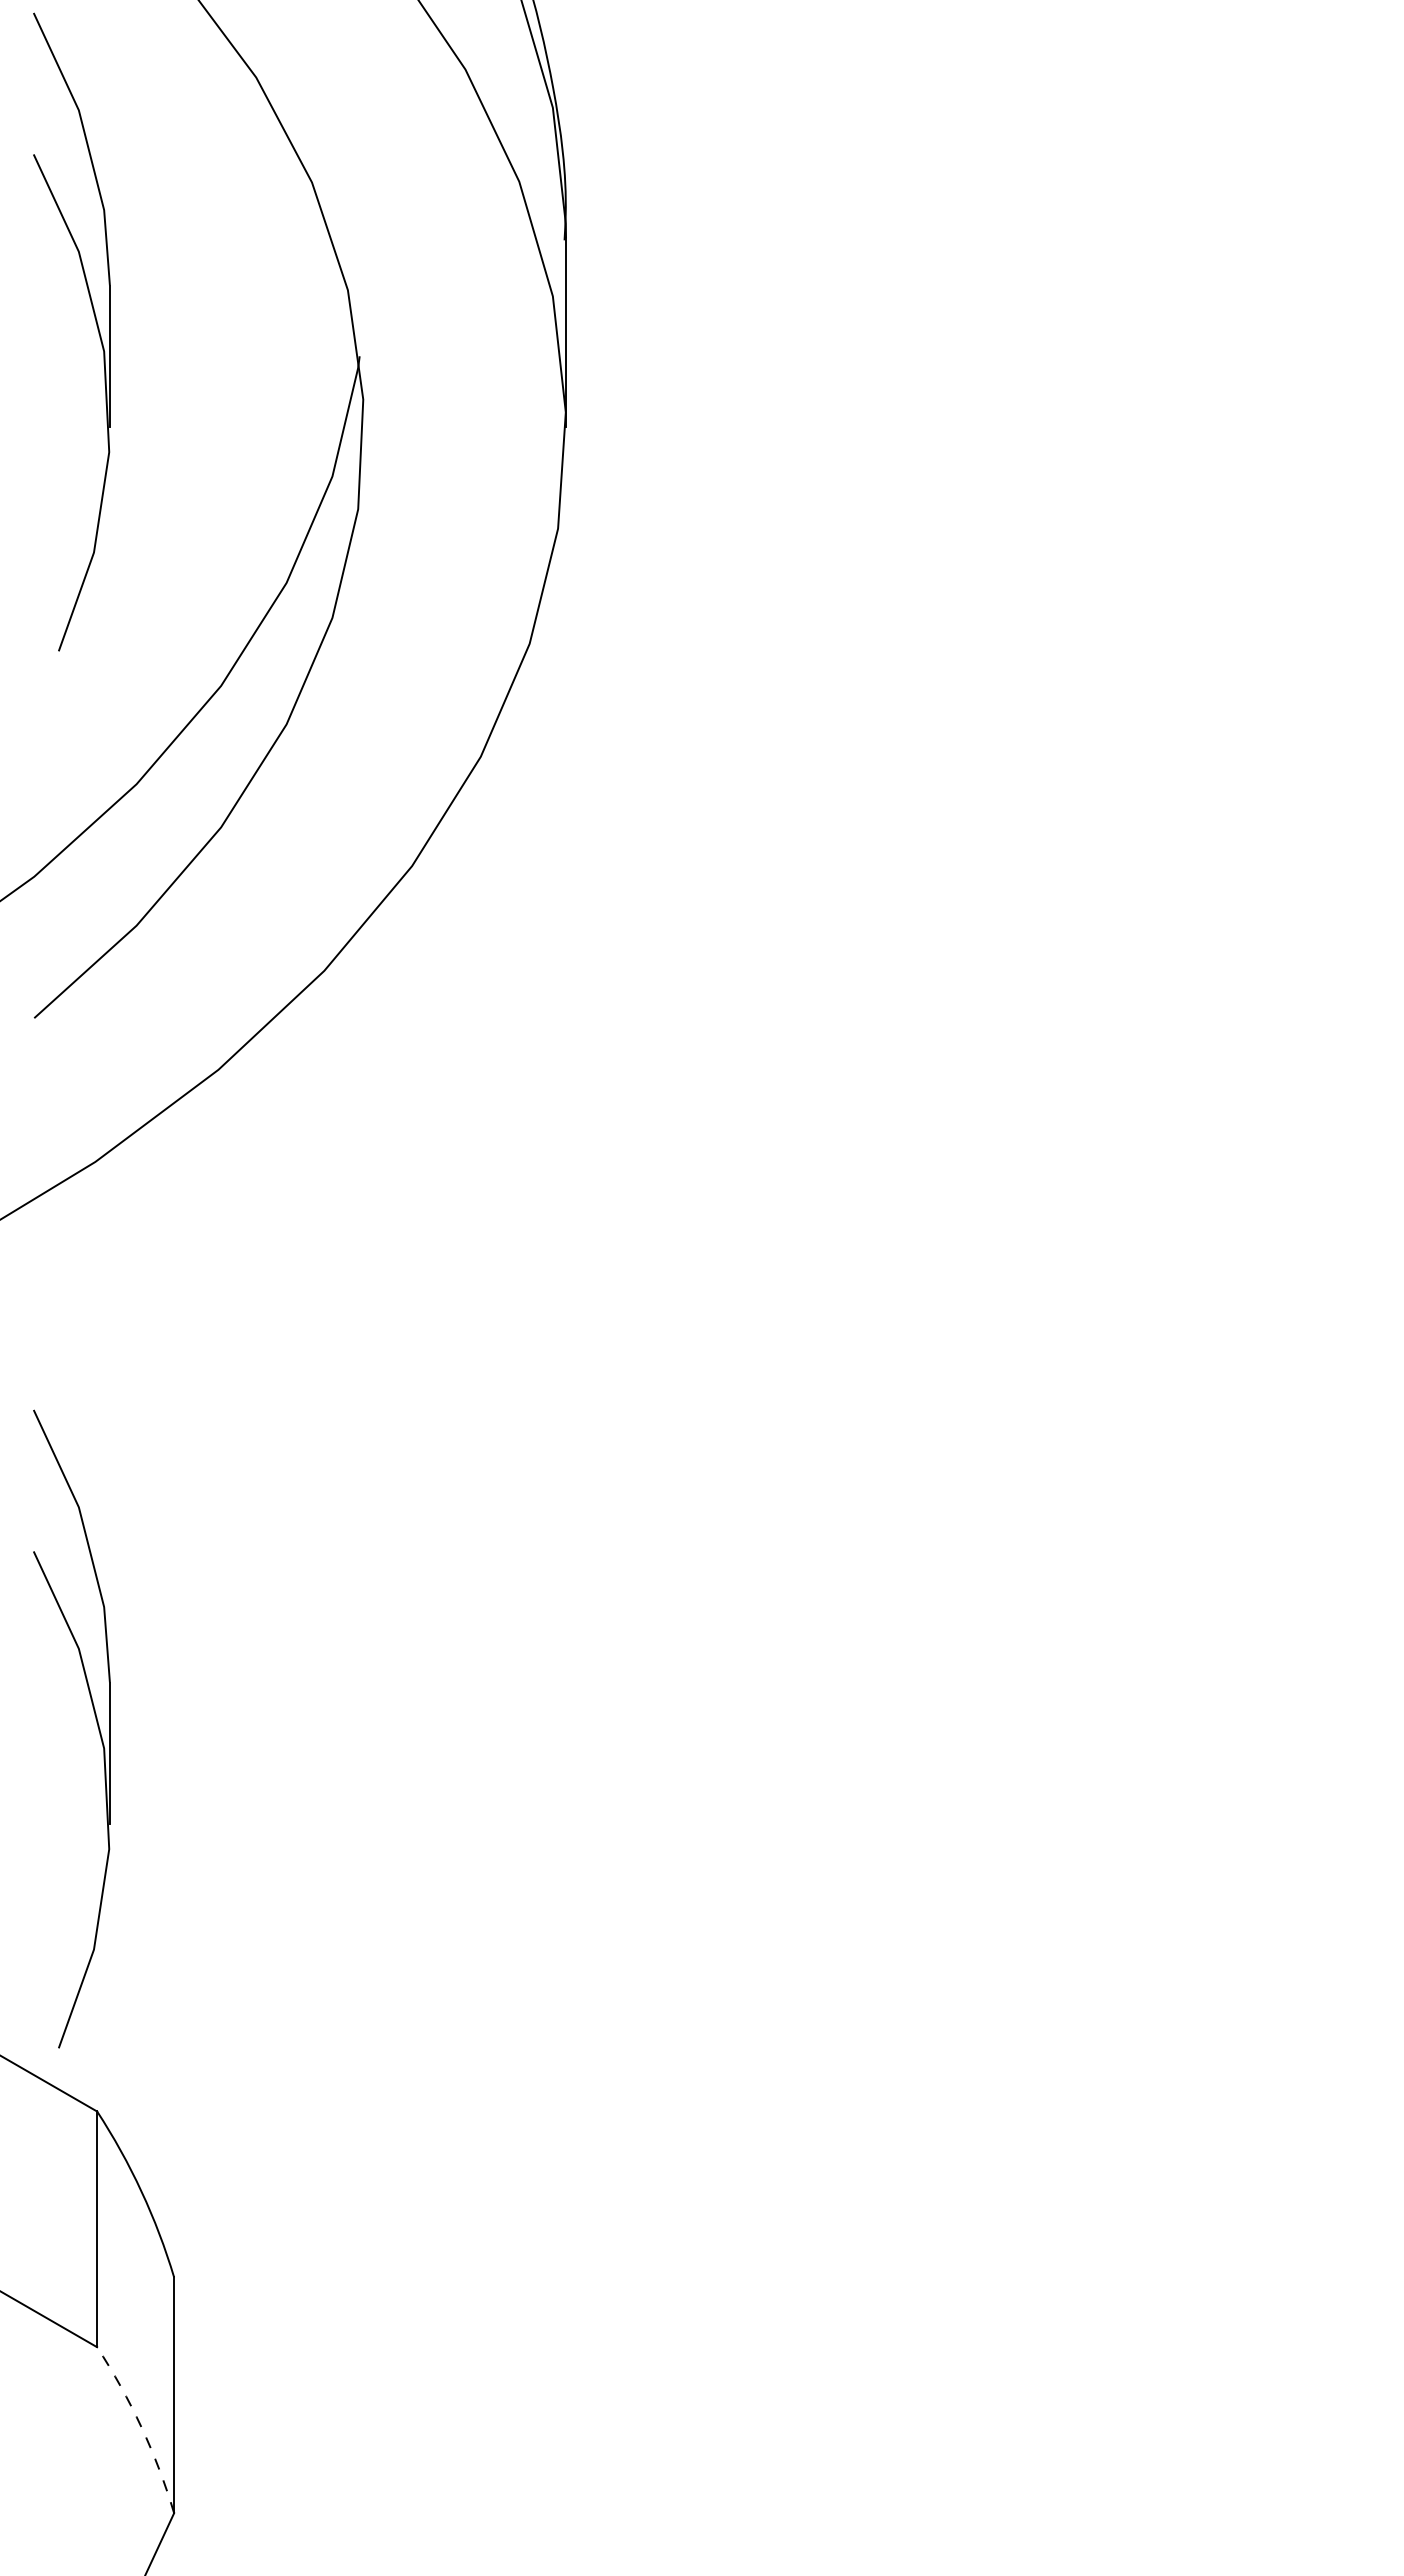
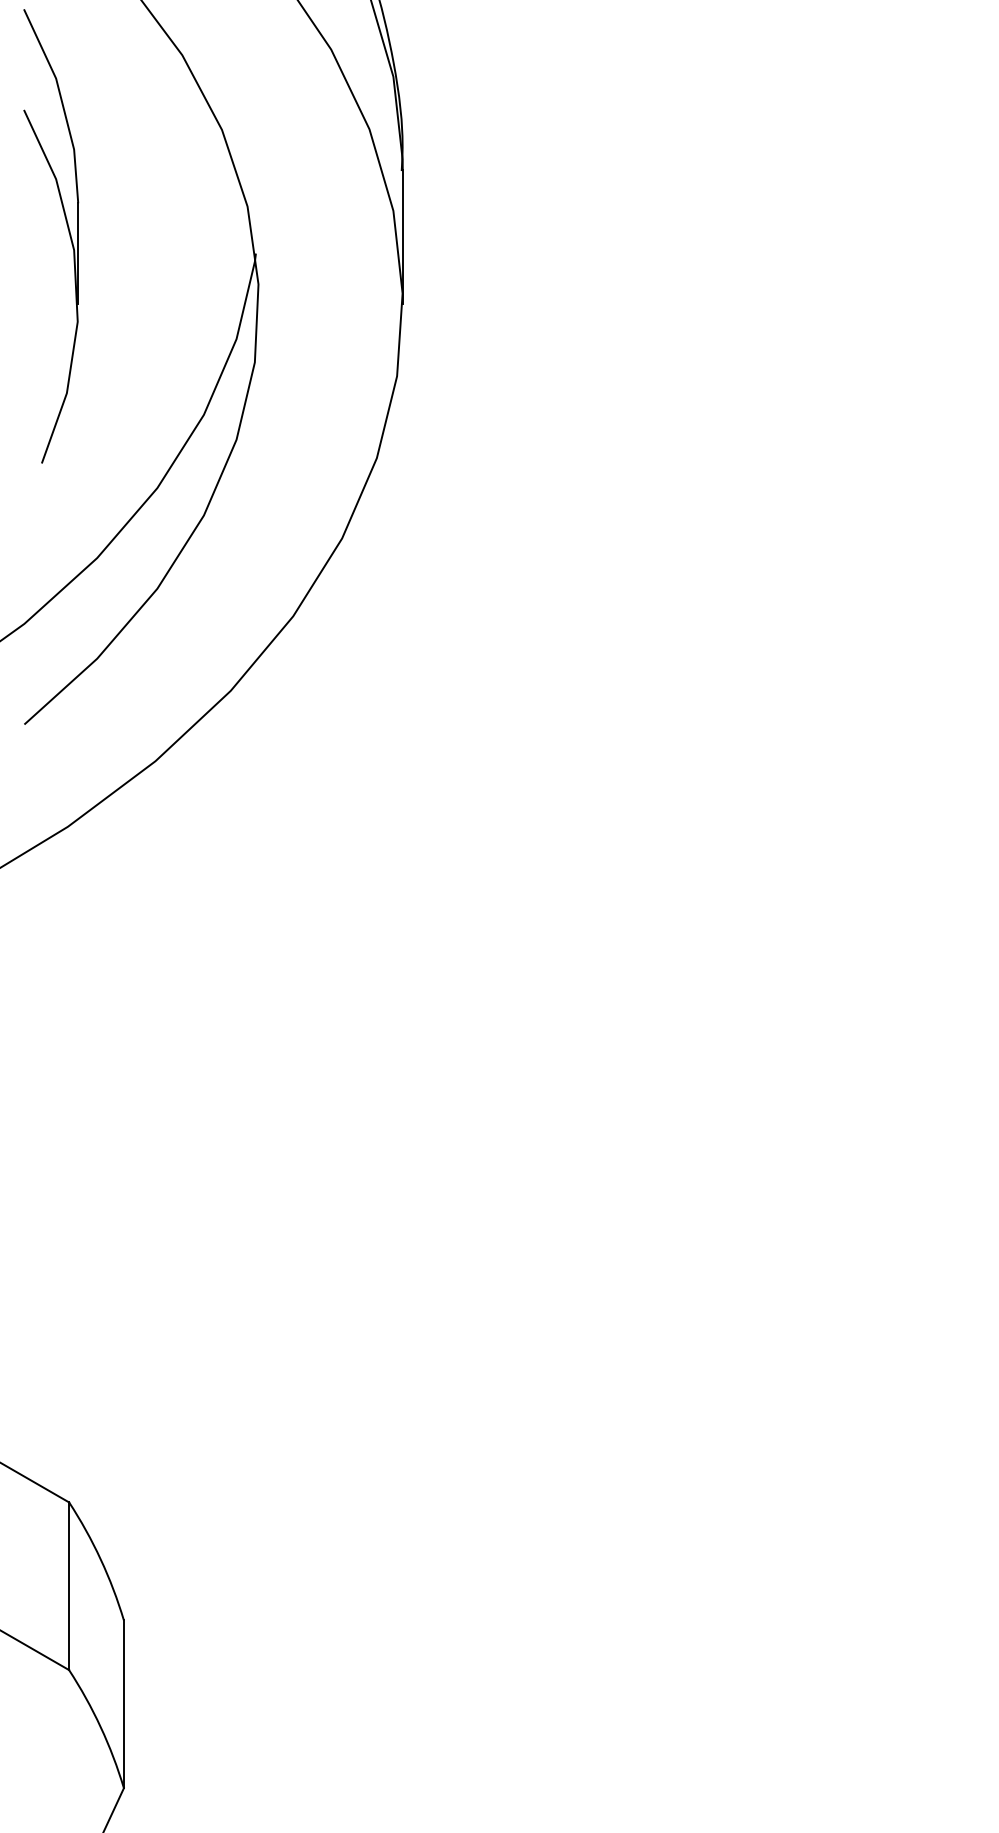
part: (96, 1723) -> (68, 1226), removed
arc: (141, 2427) -> (100, 1727), dashed -> solid

